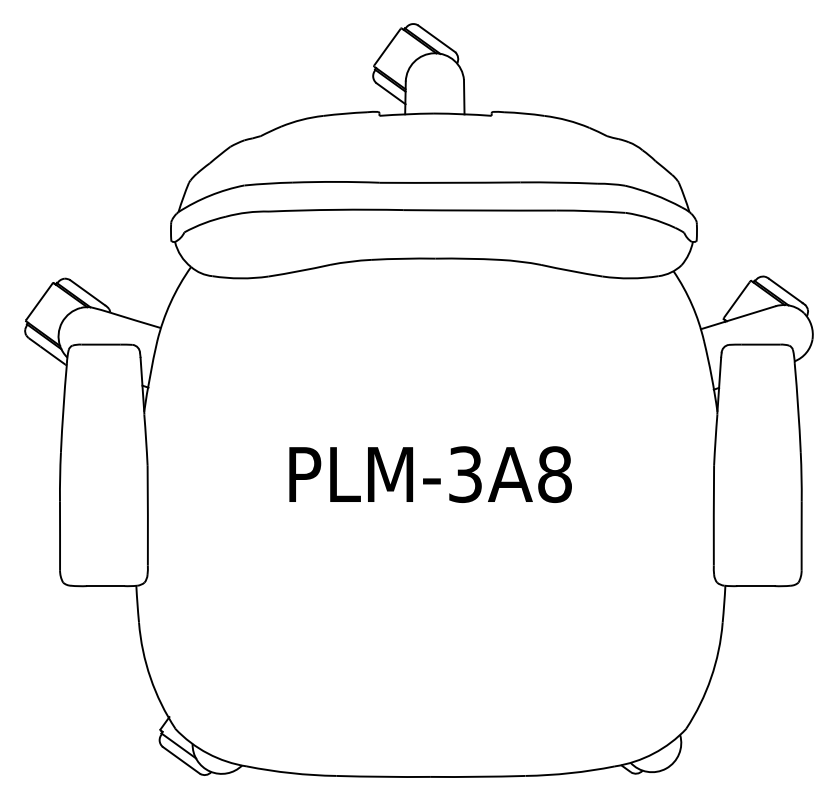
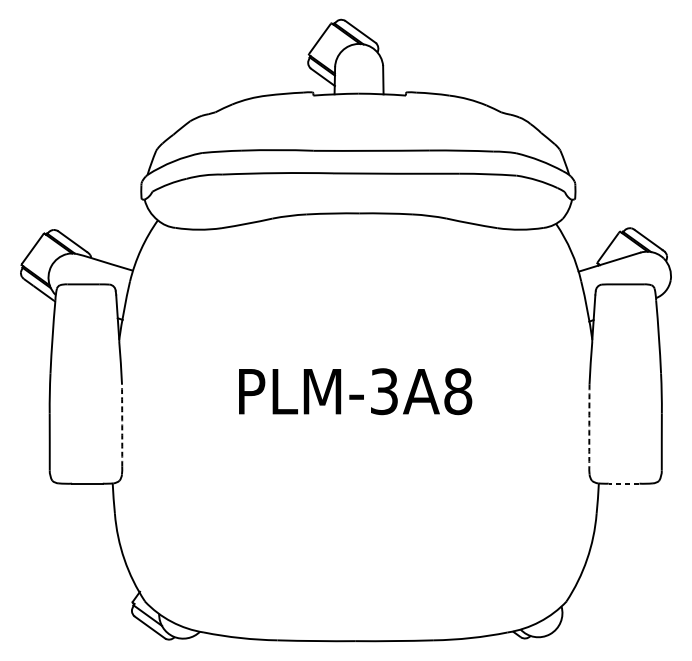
arc: (147, 515) -> (121, 425), solid -> dashed
arc: (713, 515) -> (589, 425), solid -> dashed
line: (755, 586) -> (623, 484), solid -> dashed

